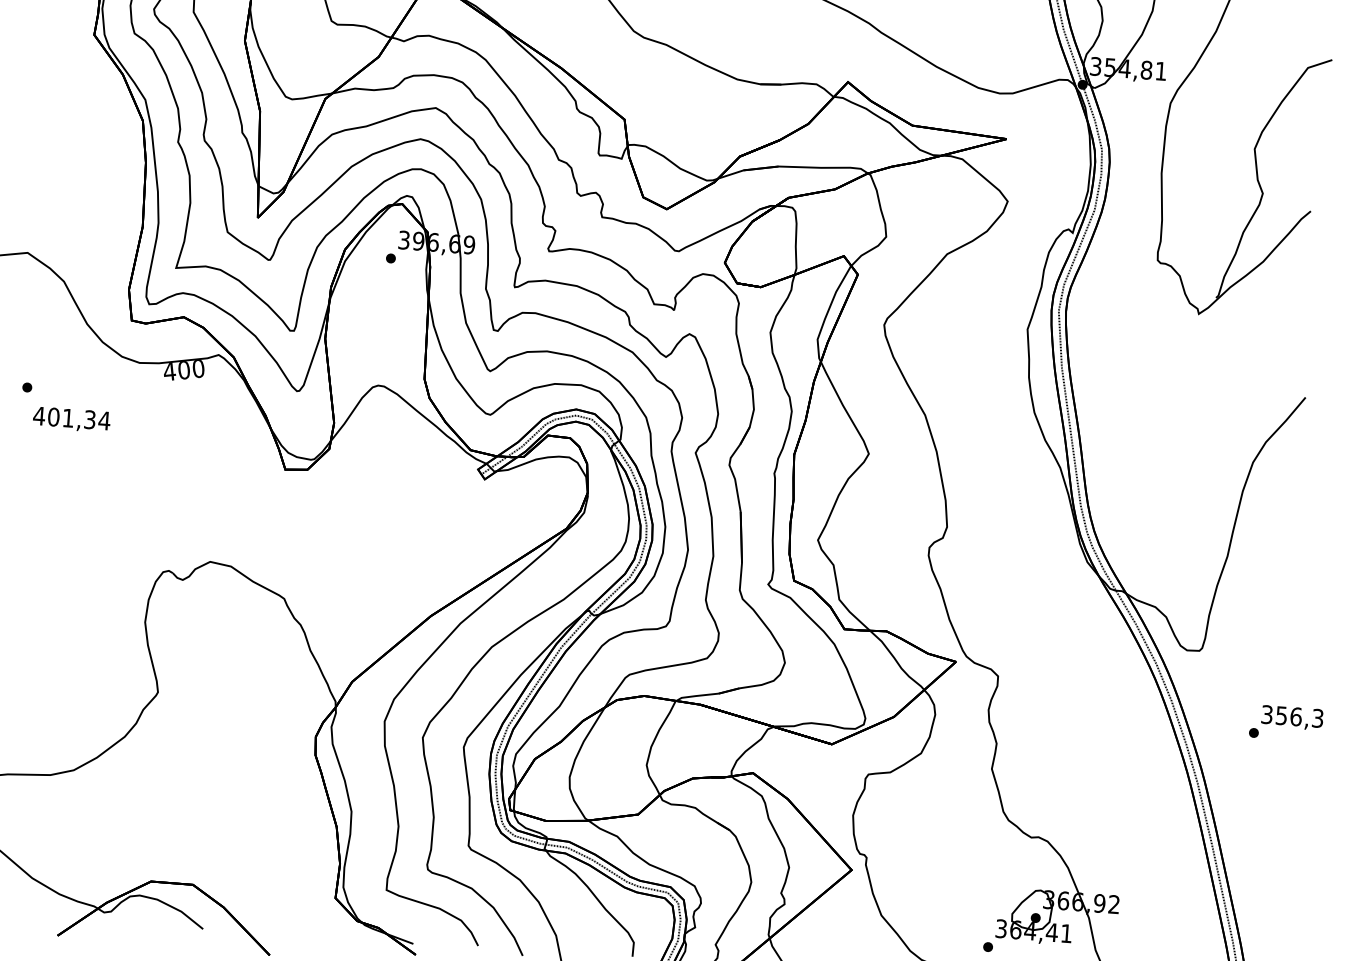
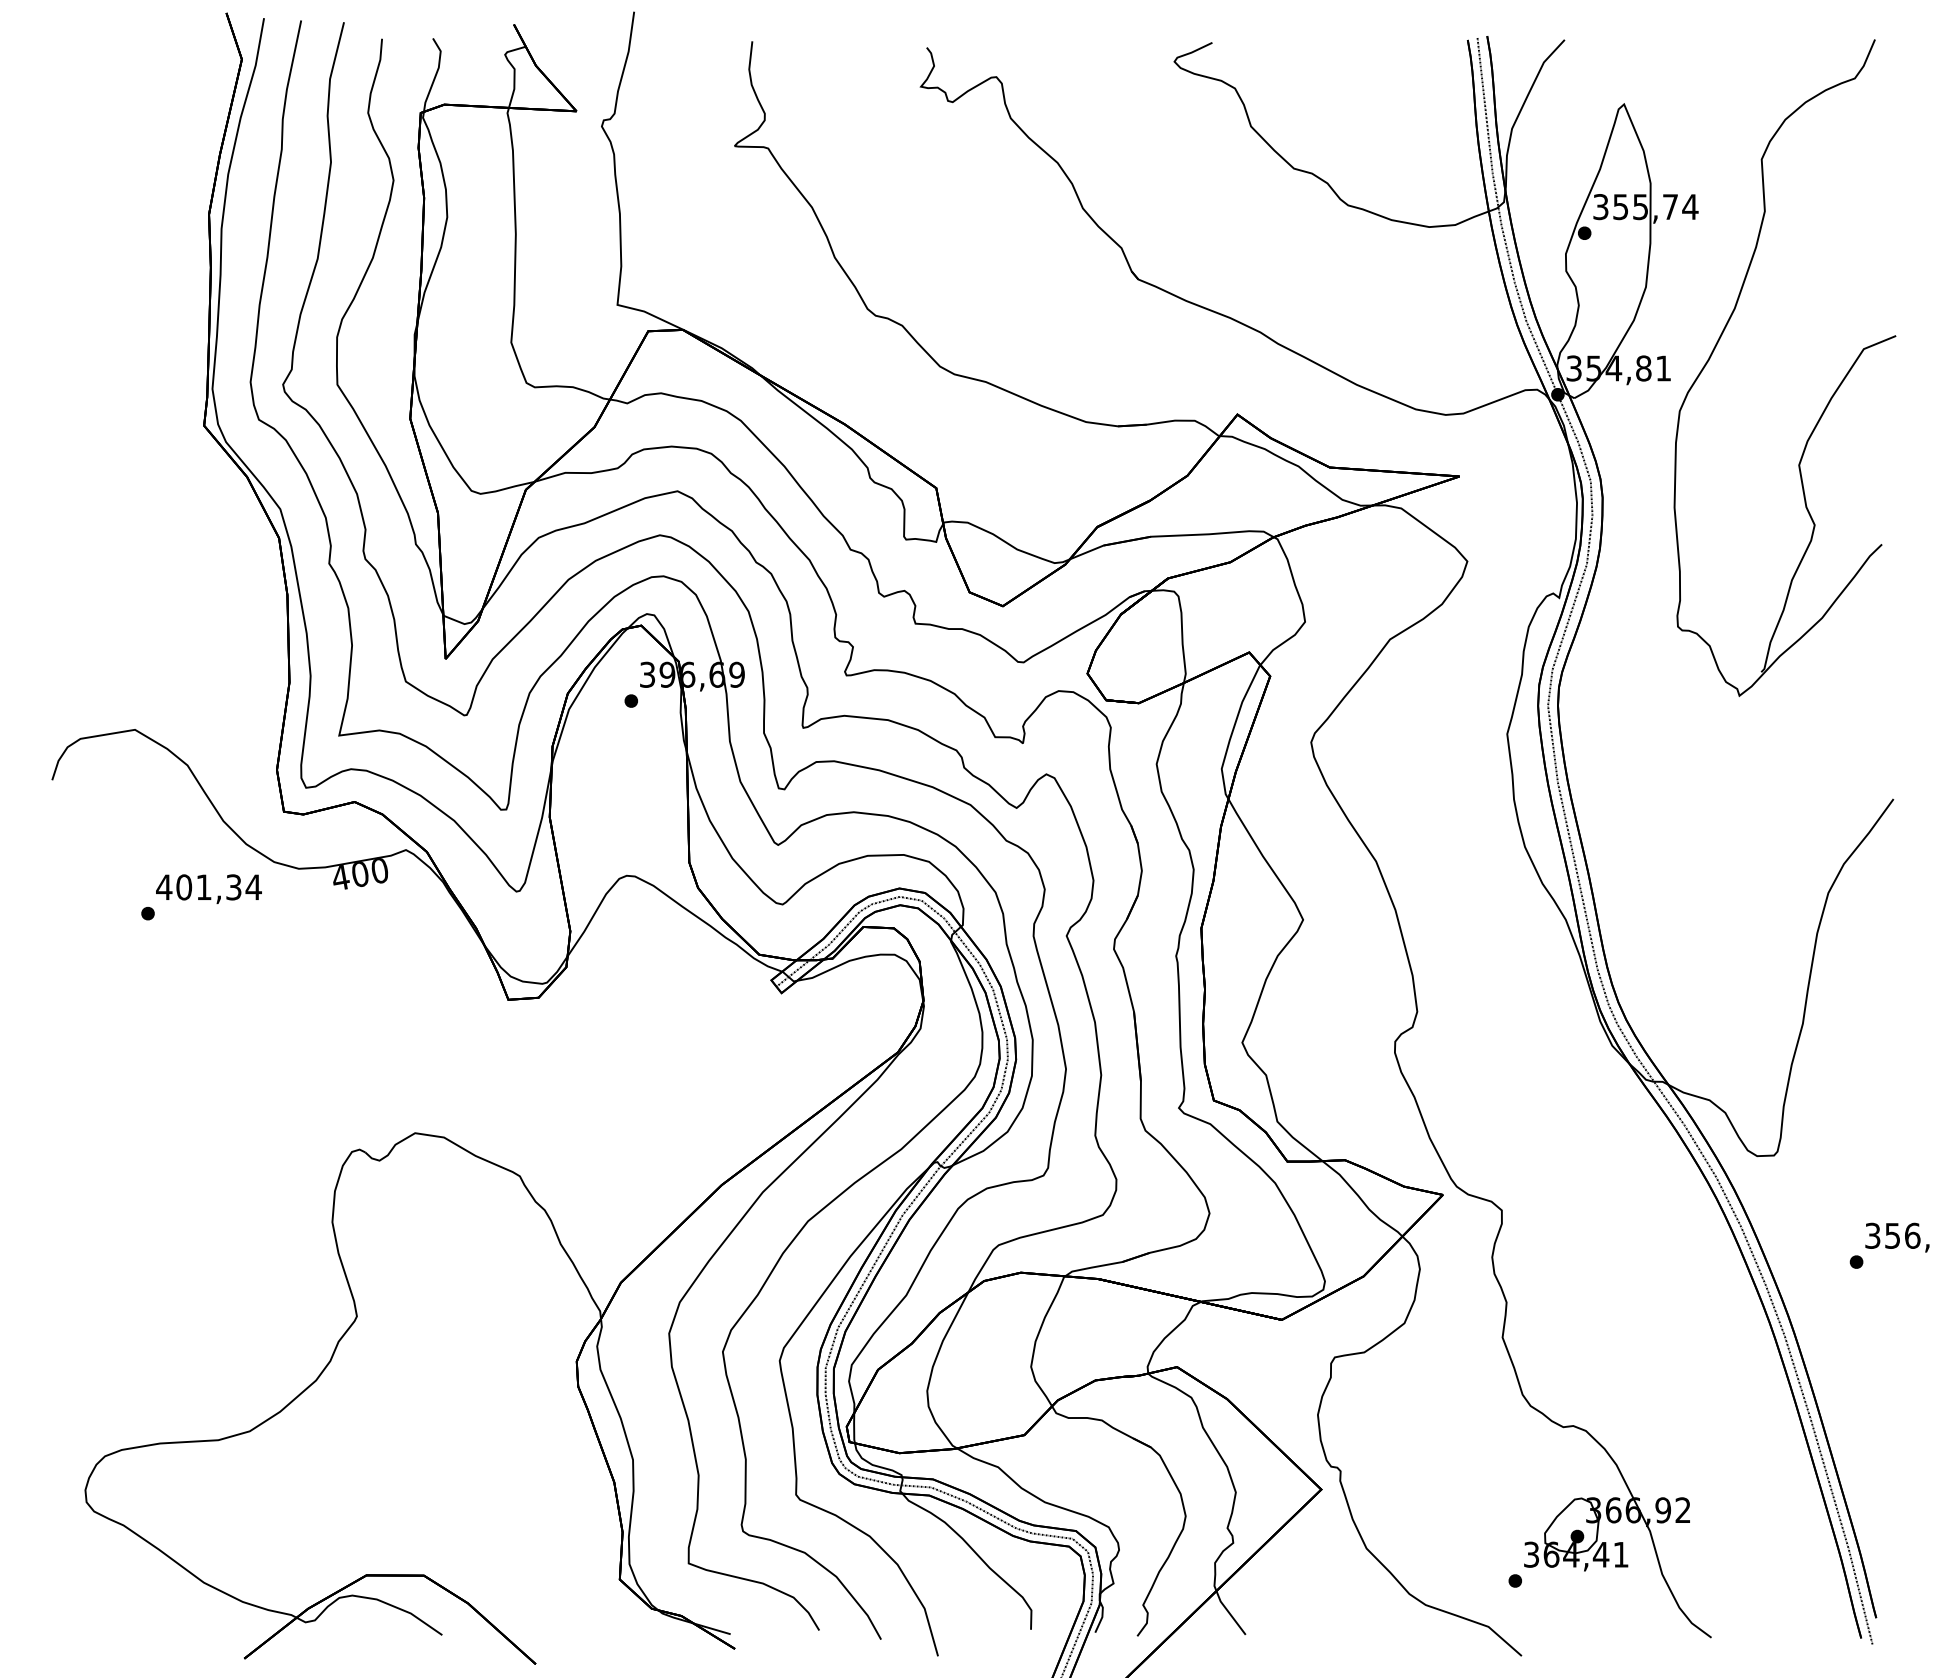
text: (71, 419) -> (208, 889), moved

